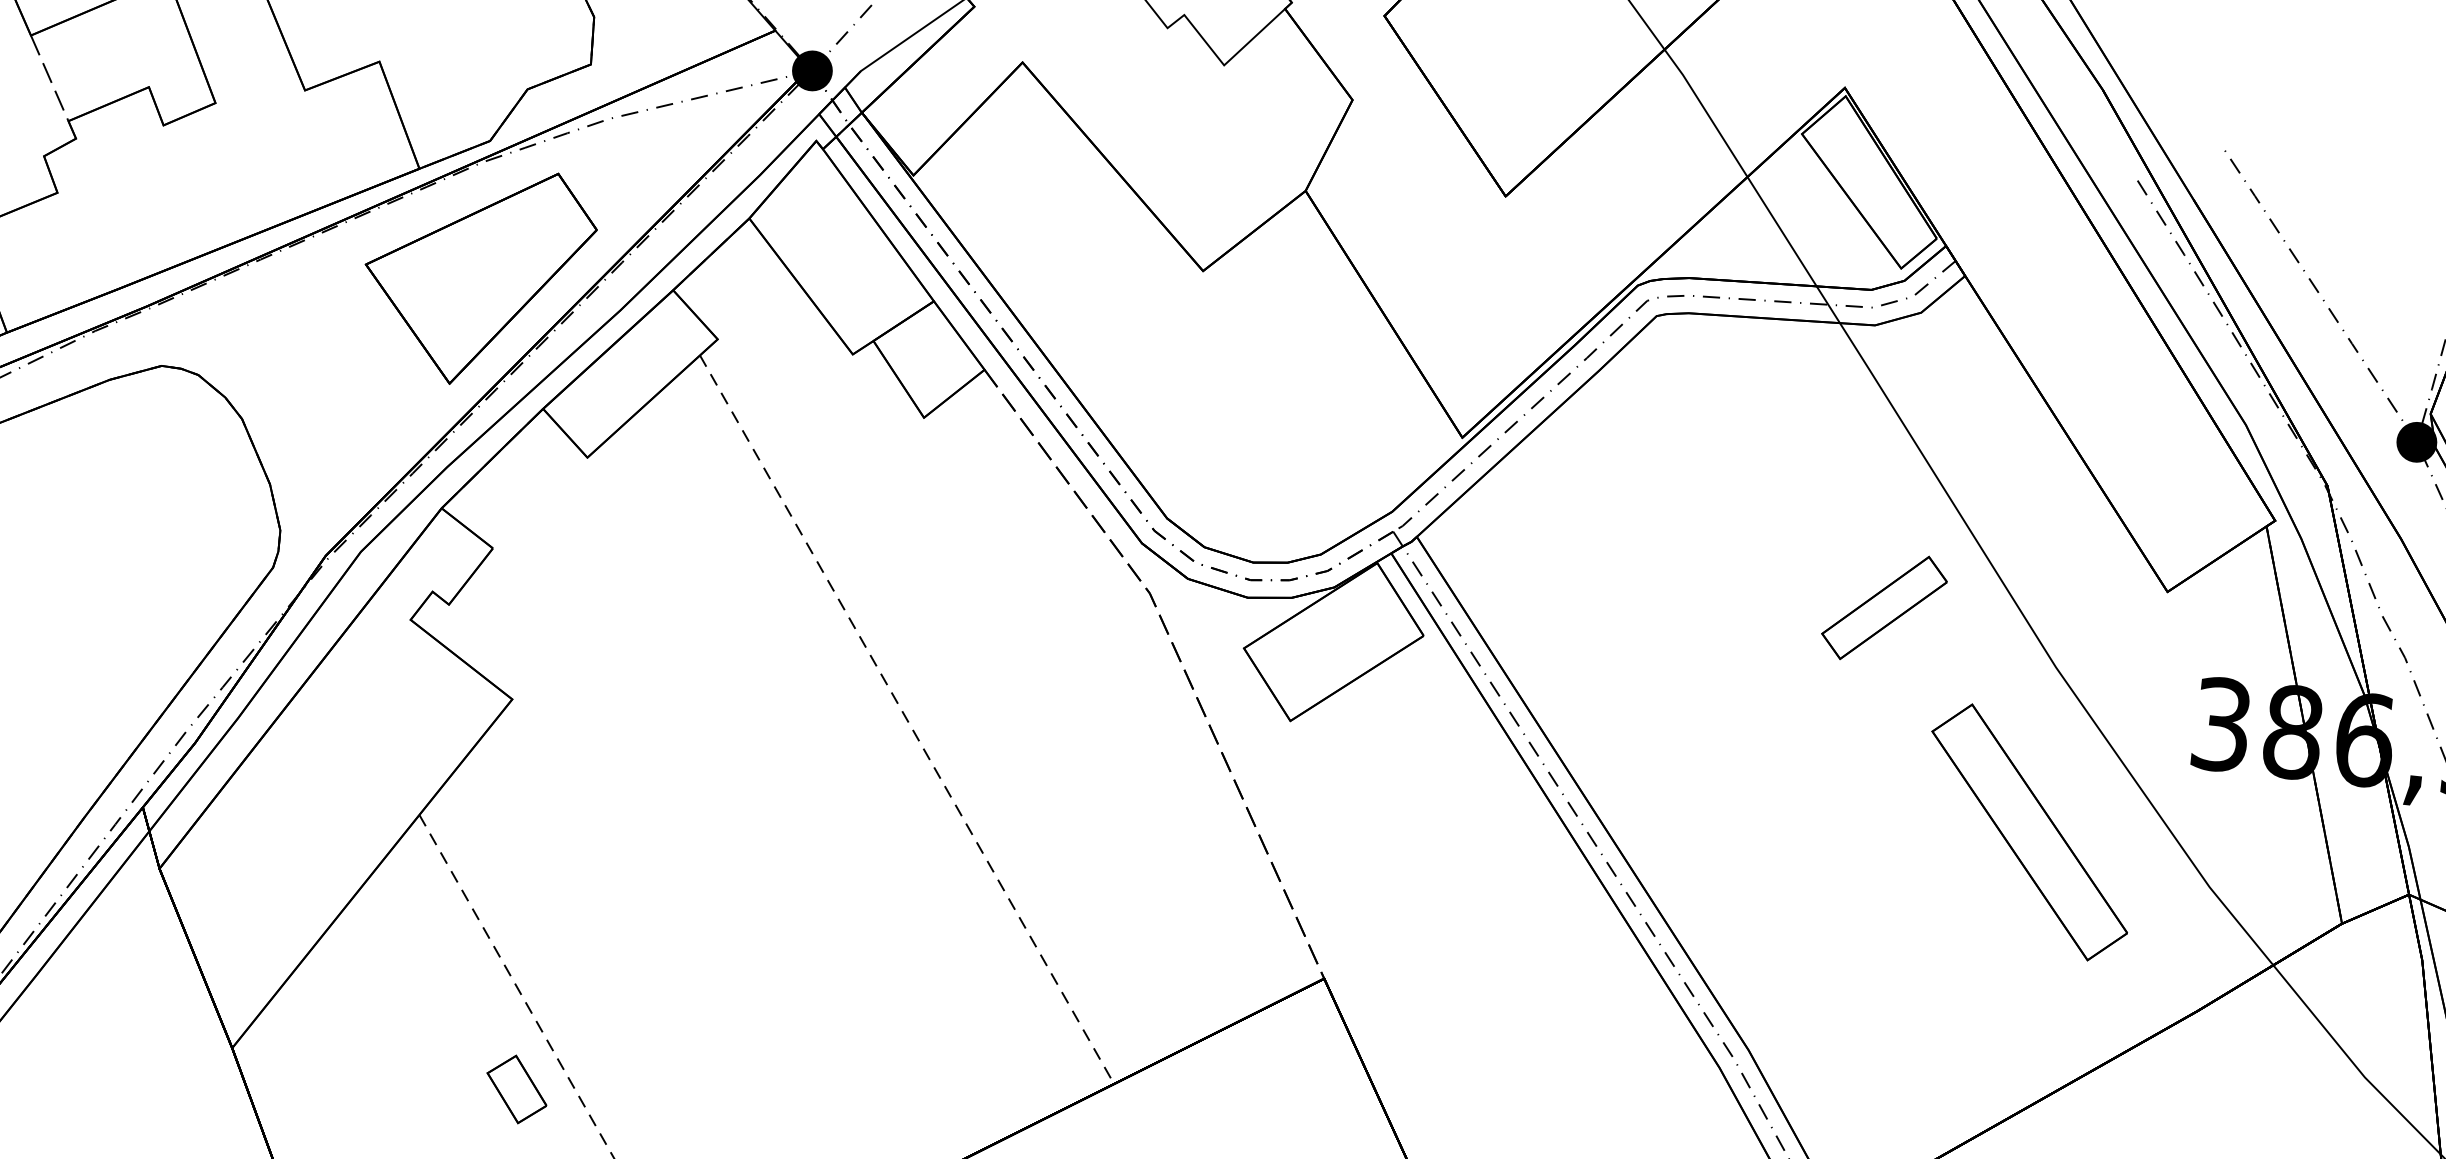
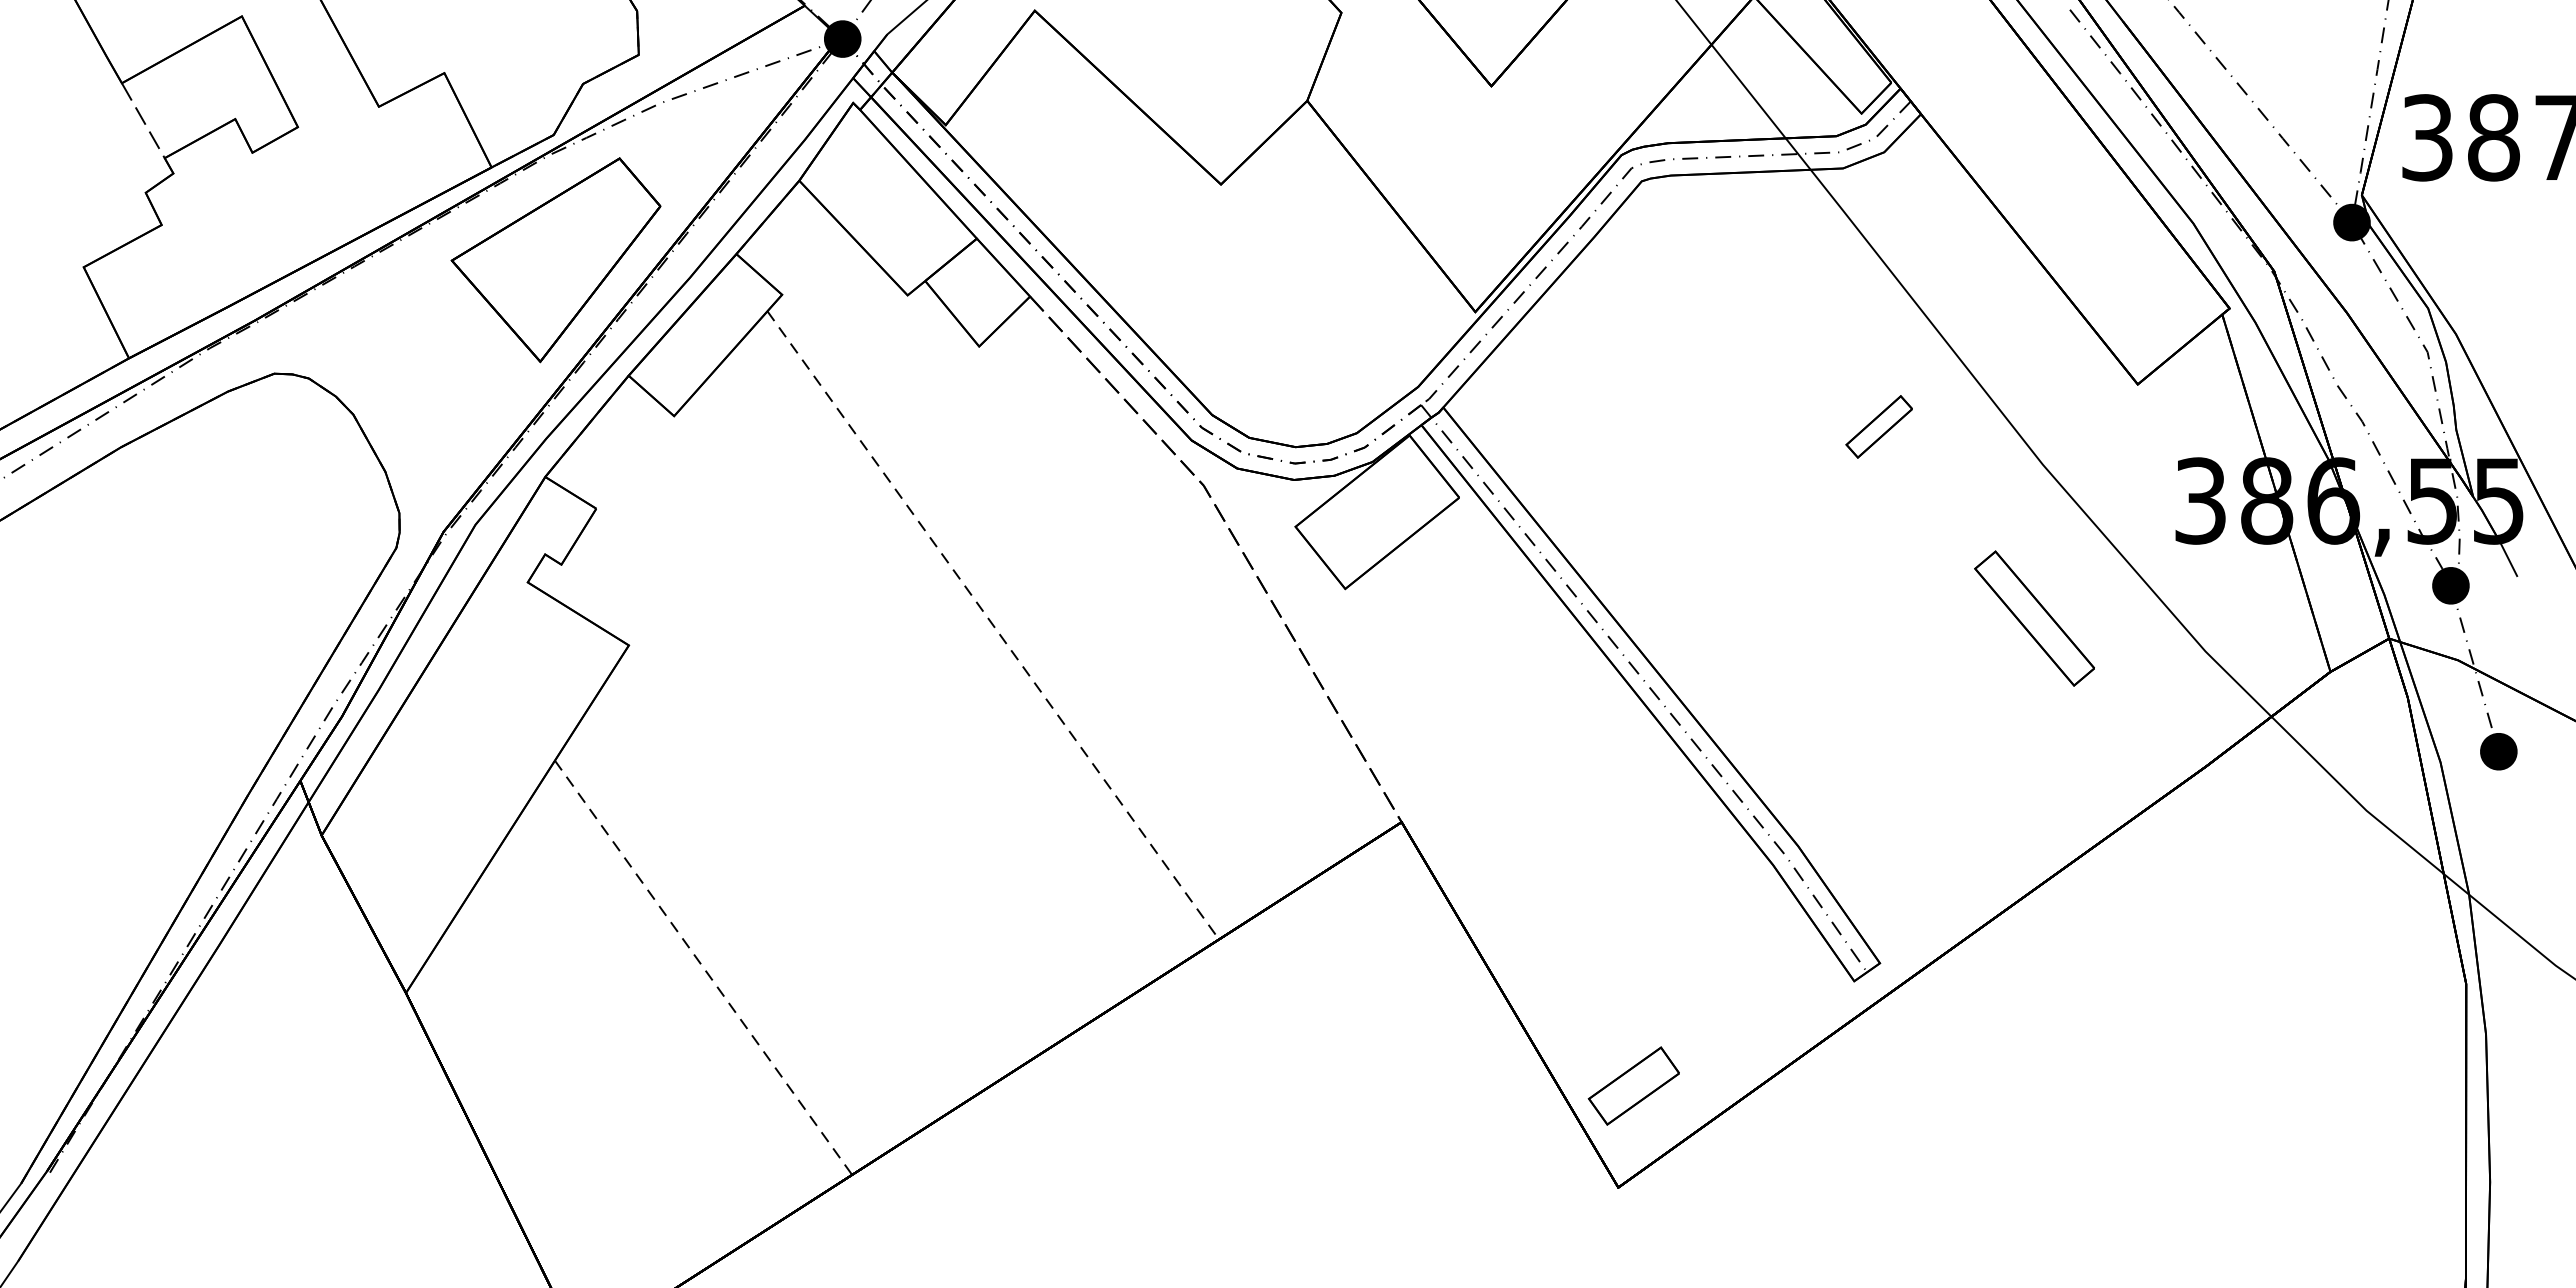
part: (1883, 607) -> (1878, 426), size x0.6
part: (2029, 832) -> (2034, 618), size x0.6
part: (516, 1088) -> (670, 1002), removed

